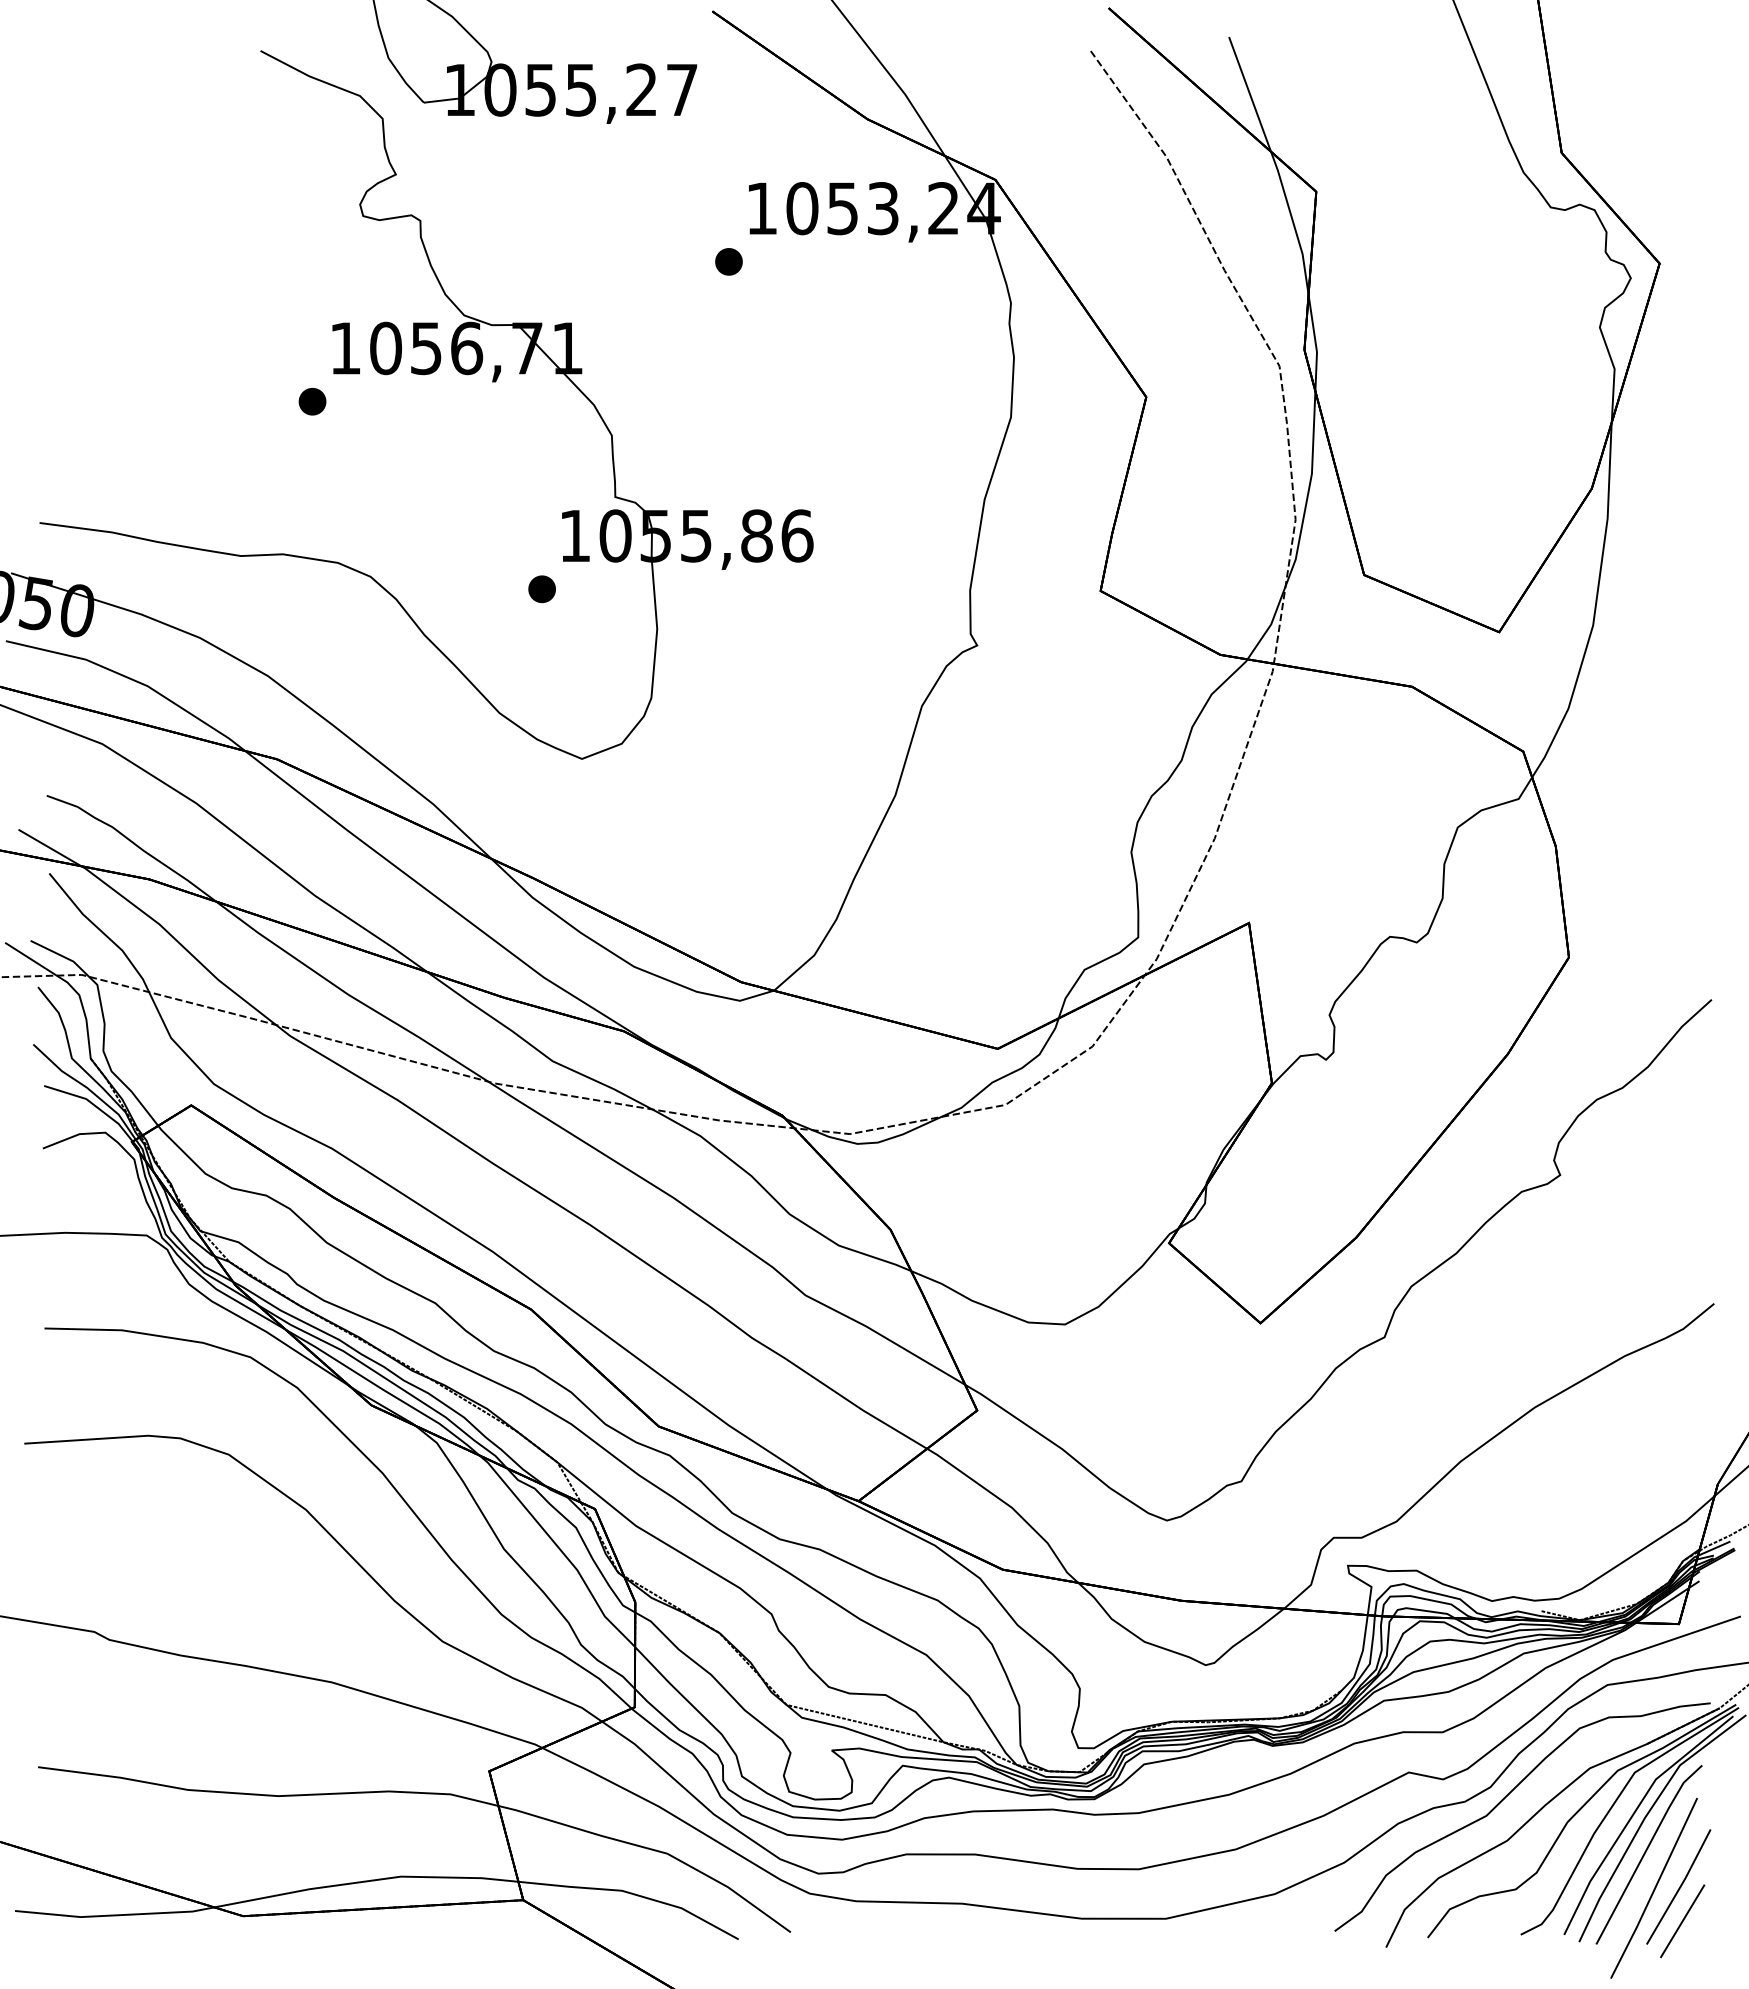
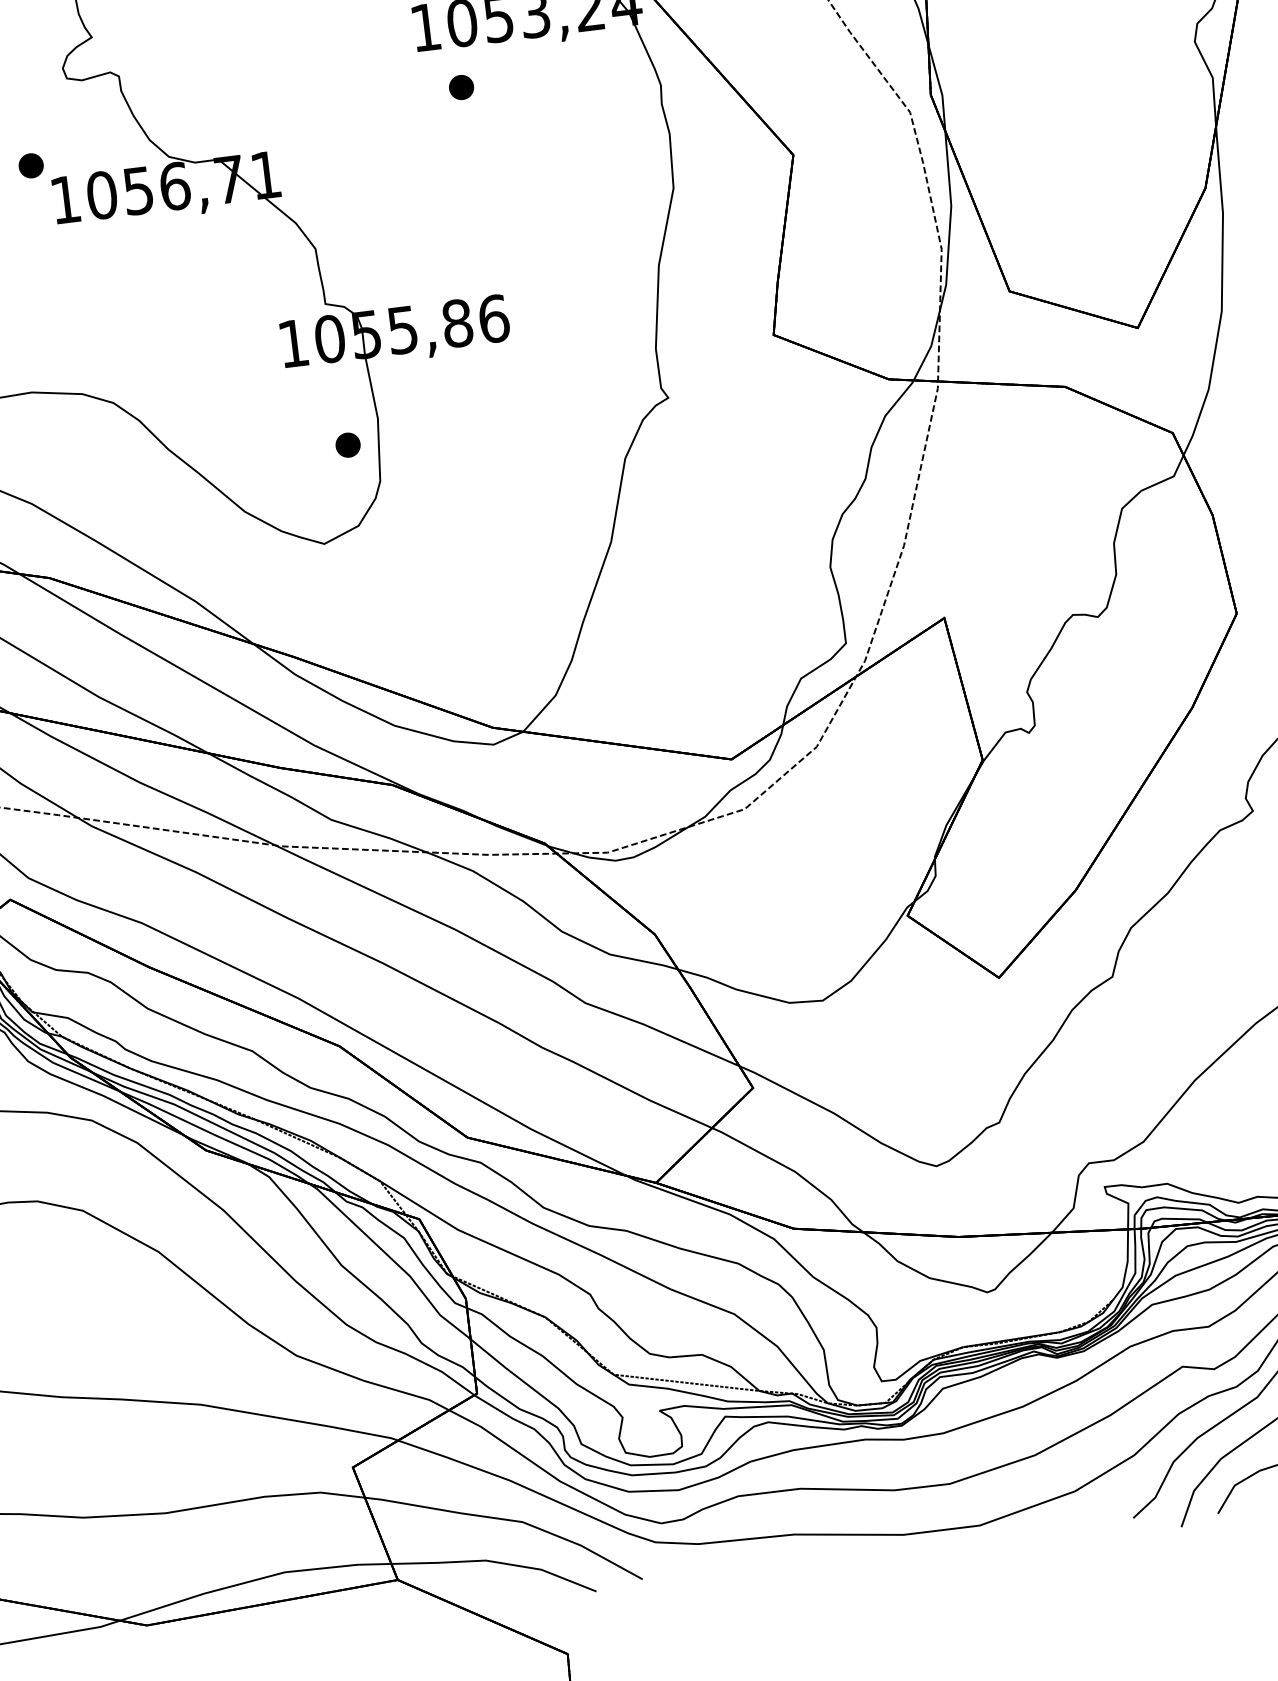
part: (728, 261) -> (461, 87), moved
part: (312, 401) -> (31, 165), moved
part: (541, 589) -> (347, 445), moved

